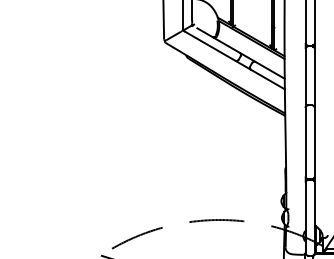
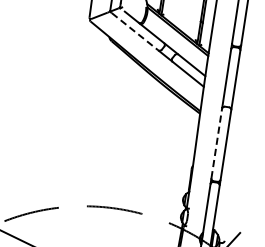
line: (210, 46) -> (135, 32), solid -> dashed
line: (305, 141) -> (216, 142), solid -> dashed

